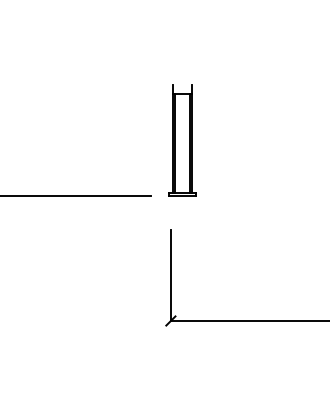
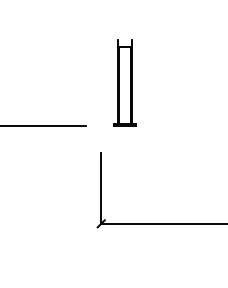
part: (182, 140) -> (125, 83), moved

